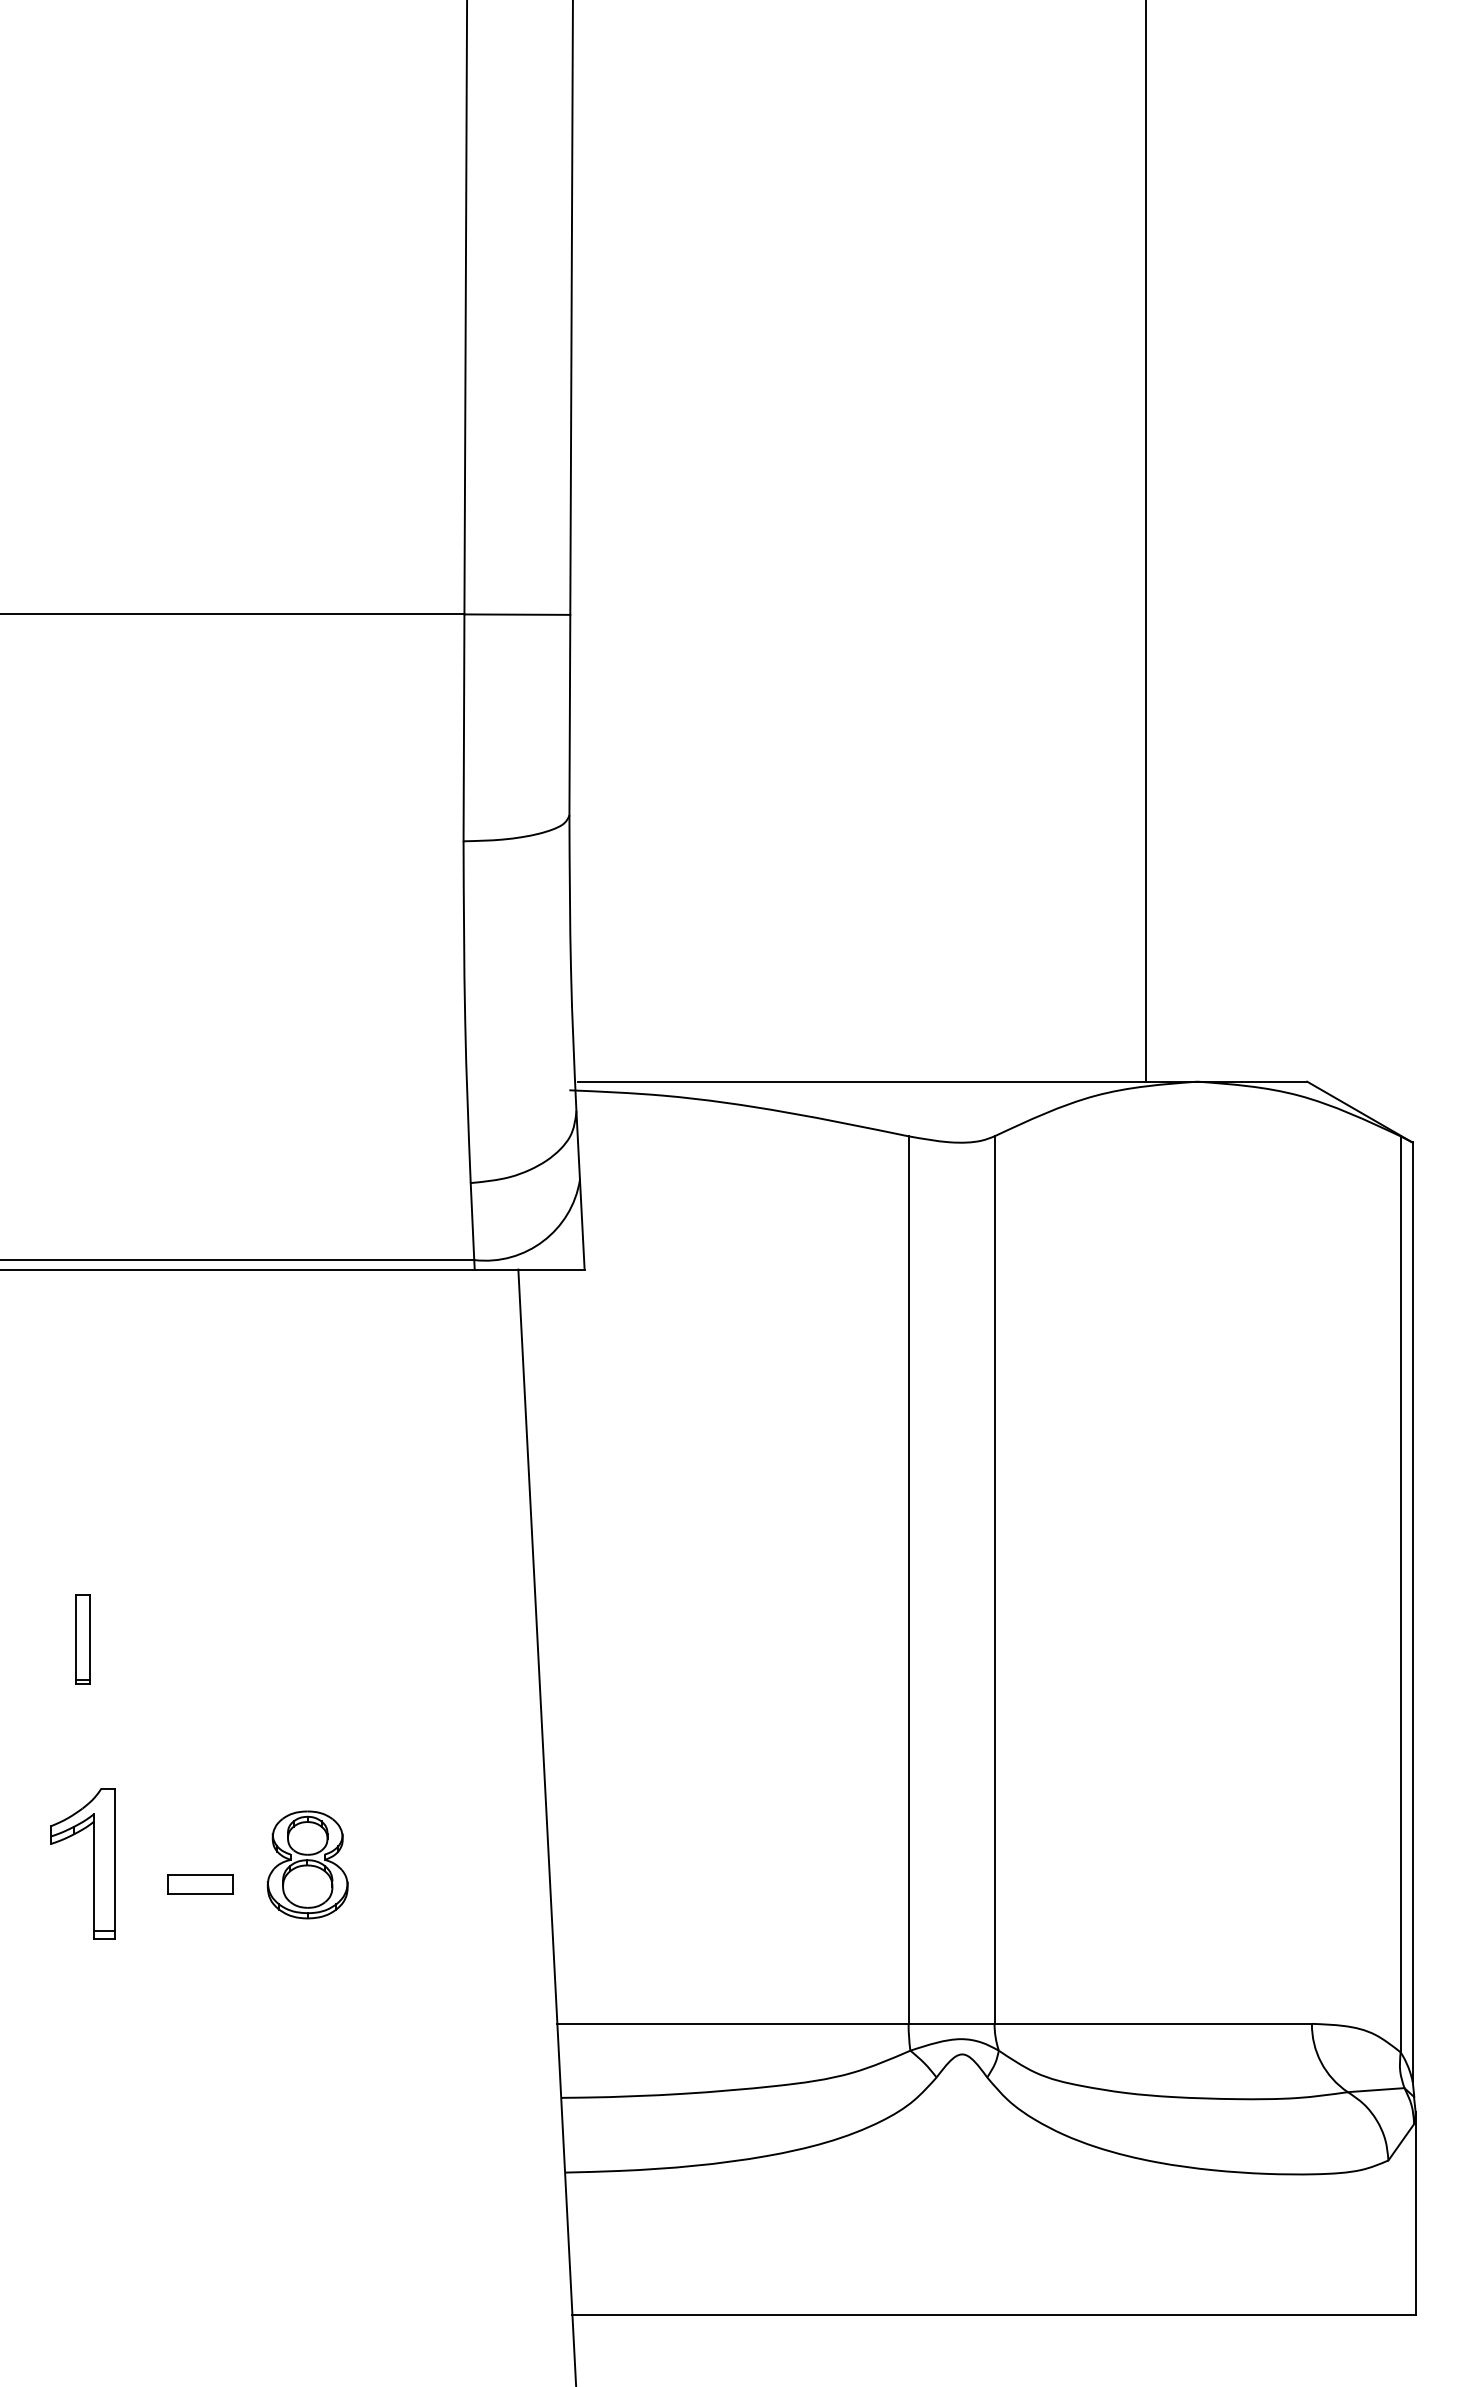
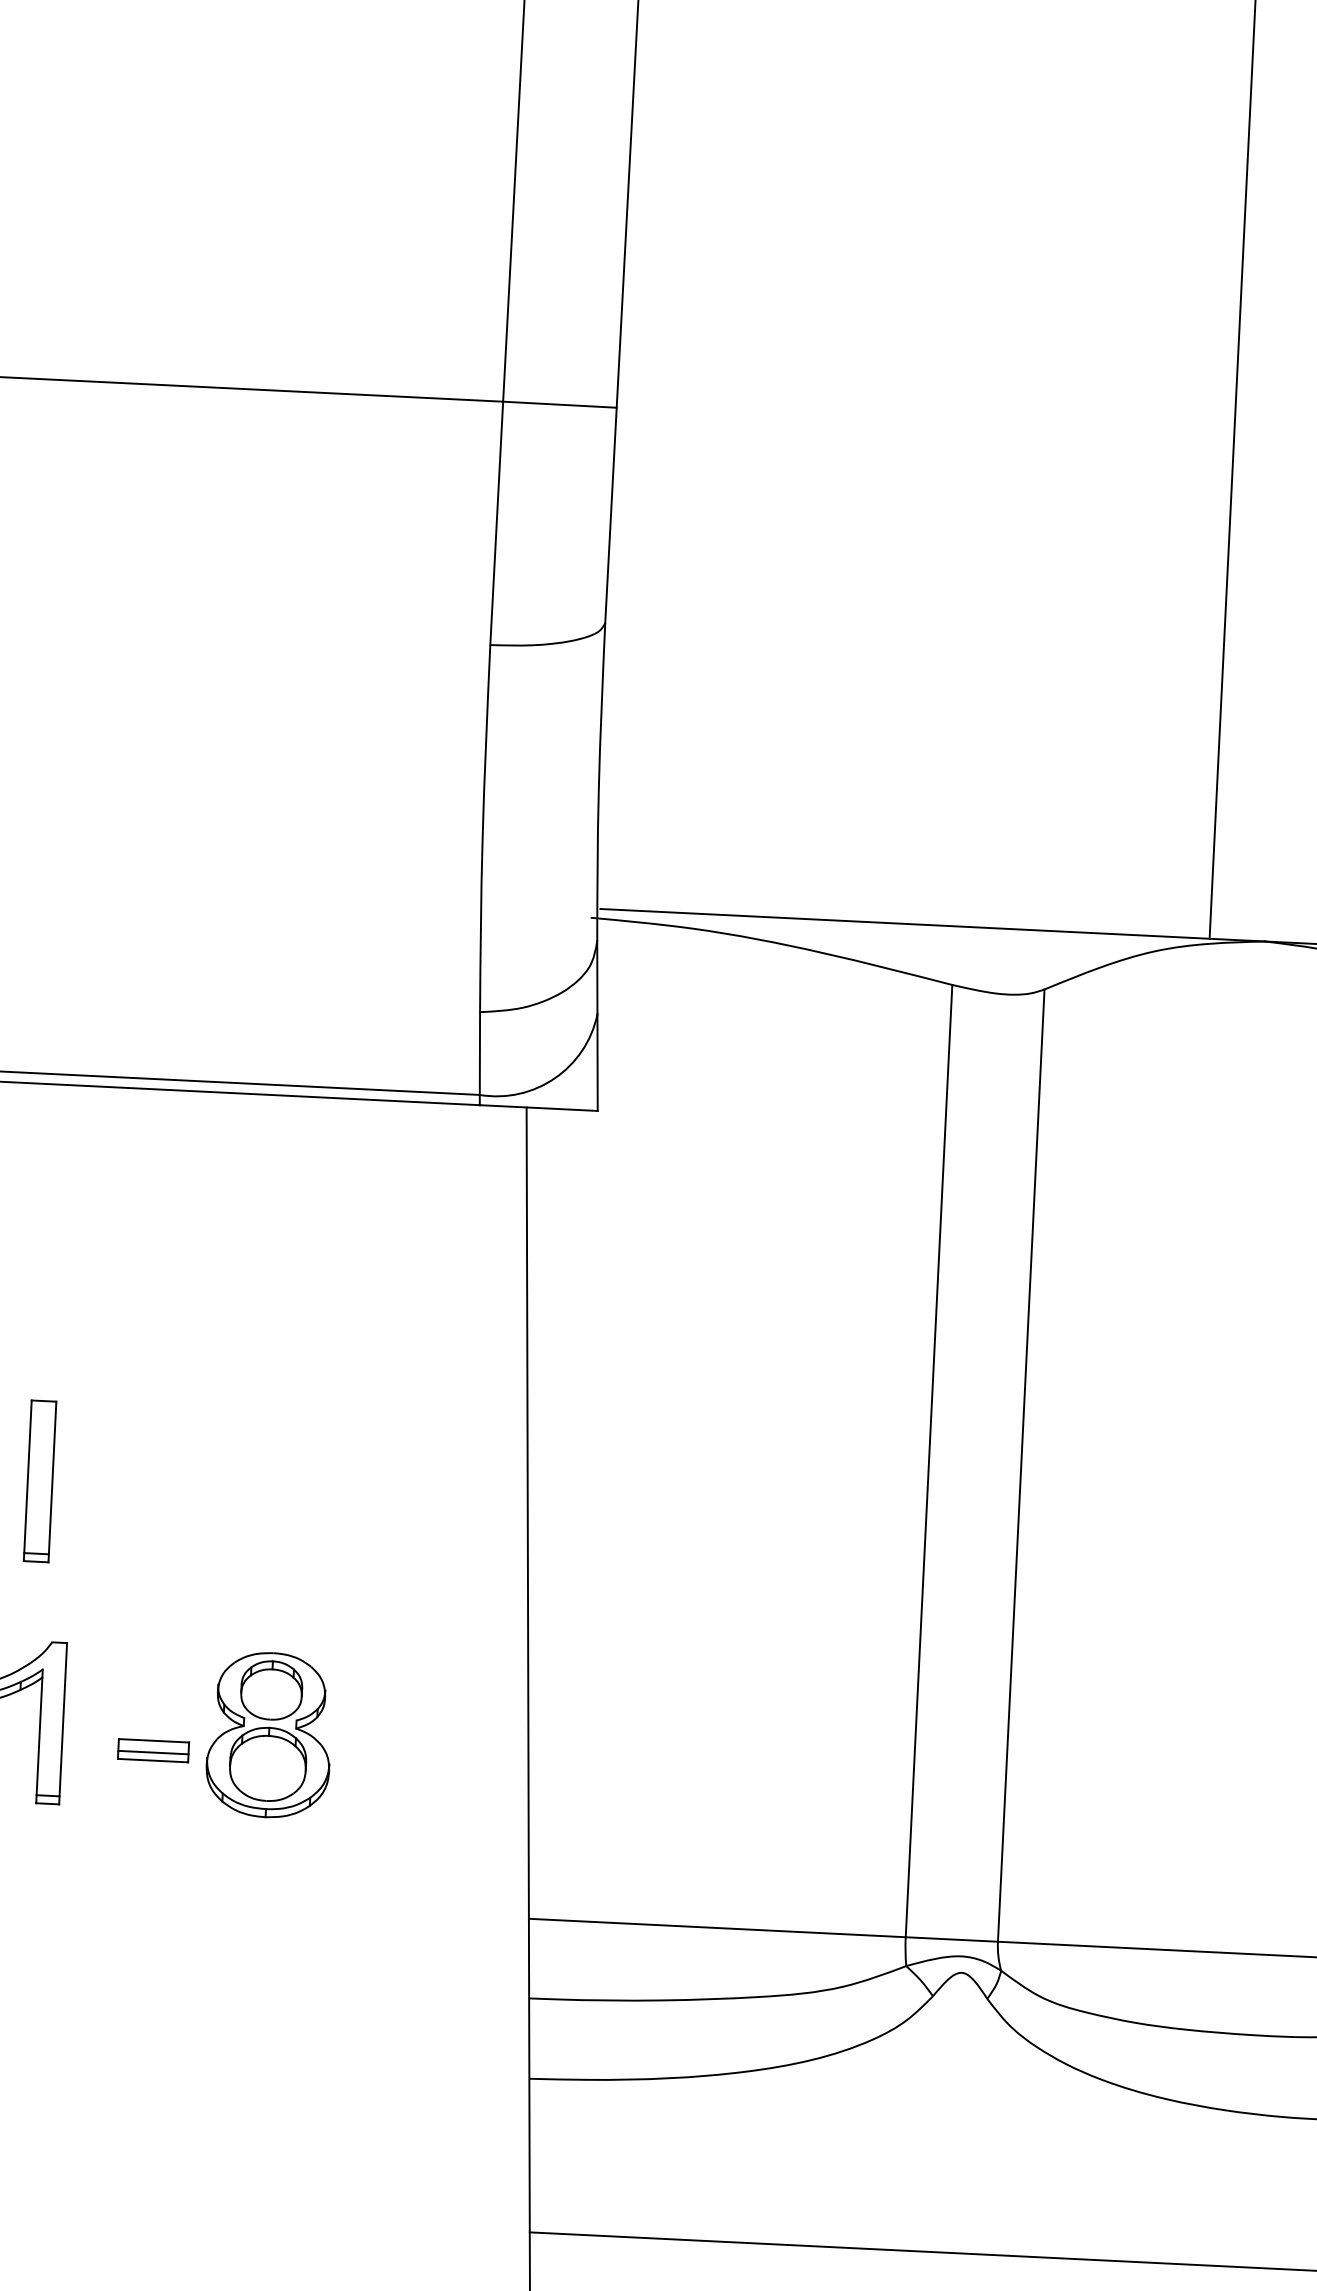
part: (82, 1639) -> (39, 1481), size x1.67
part: (307, 1864) -> (269, 1734), size x1.43
line: (200, 1886) -> (153, 1752), added

